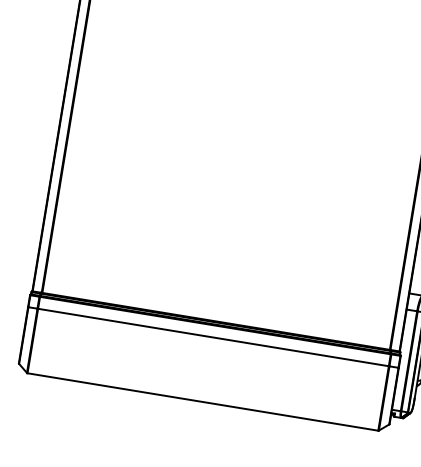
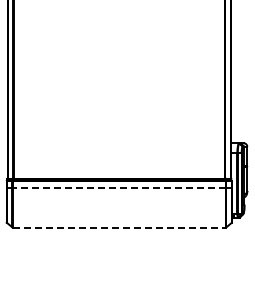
line: (213, 337) -> (119, 188), solid -> dashed
line: (203, 401) -> (119, 227), solid -> dashed

